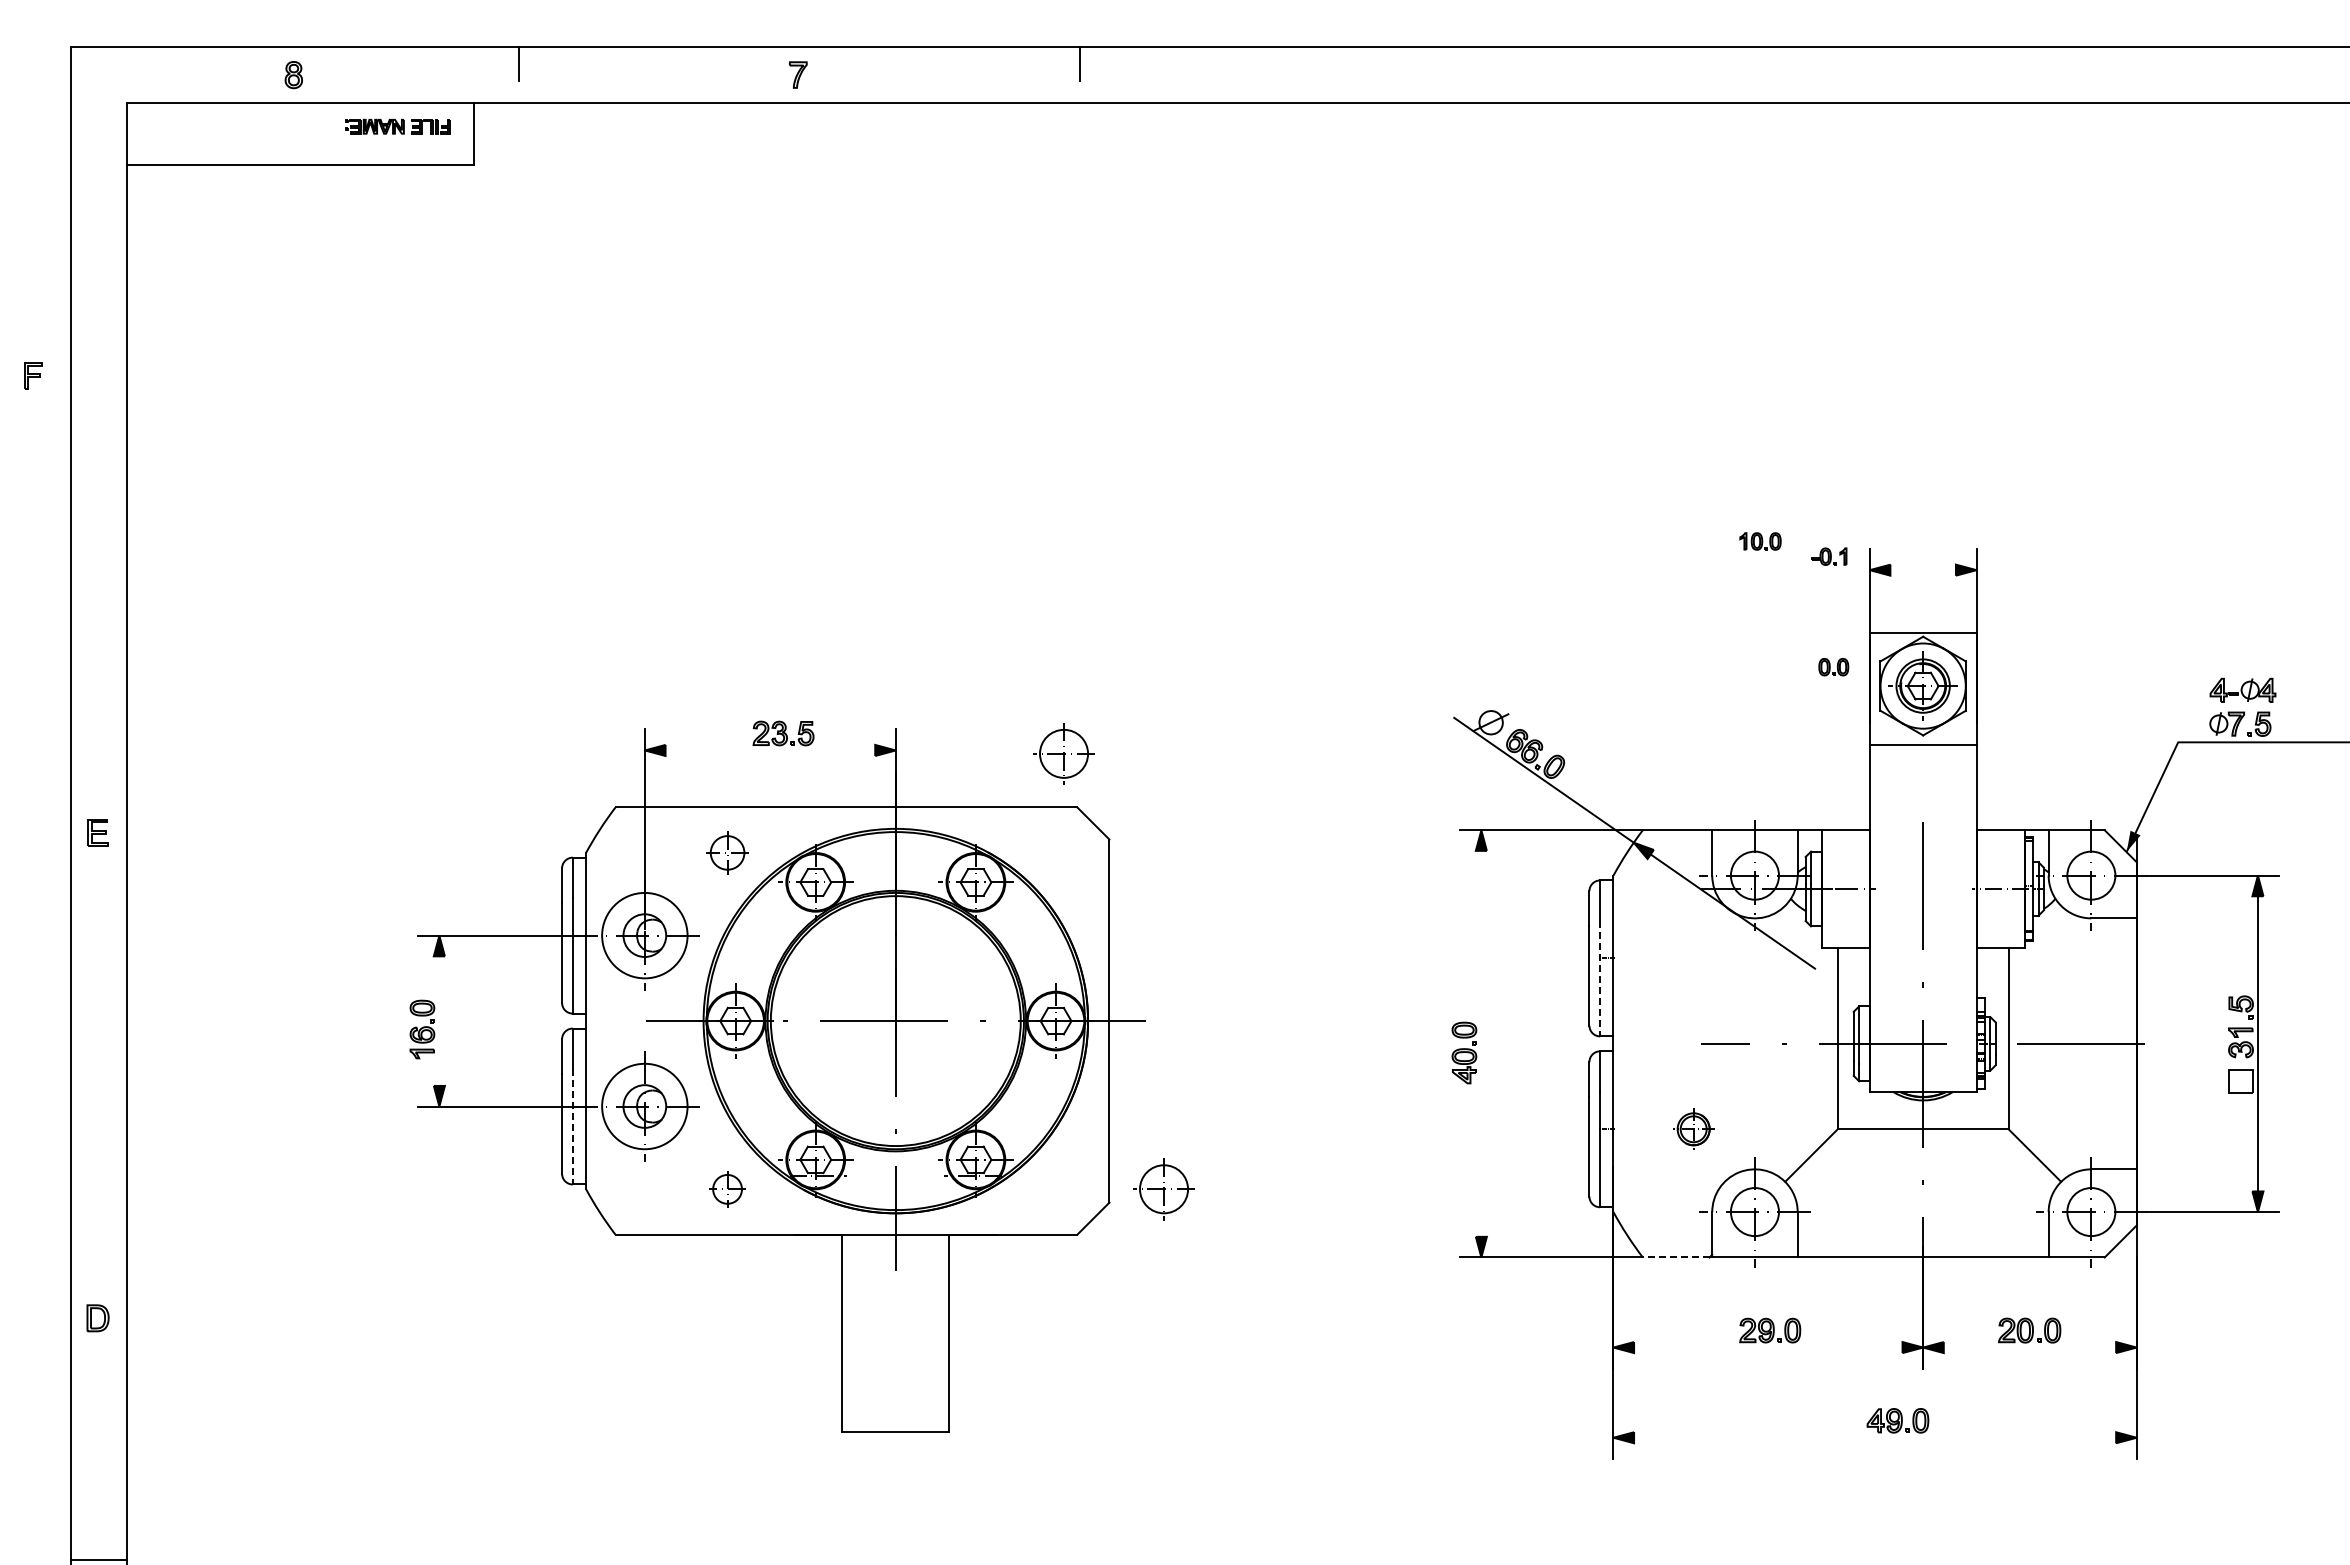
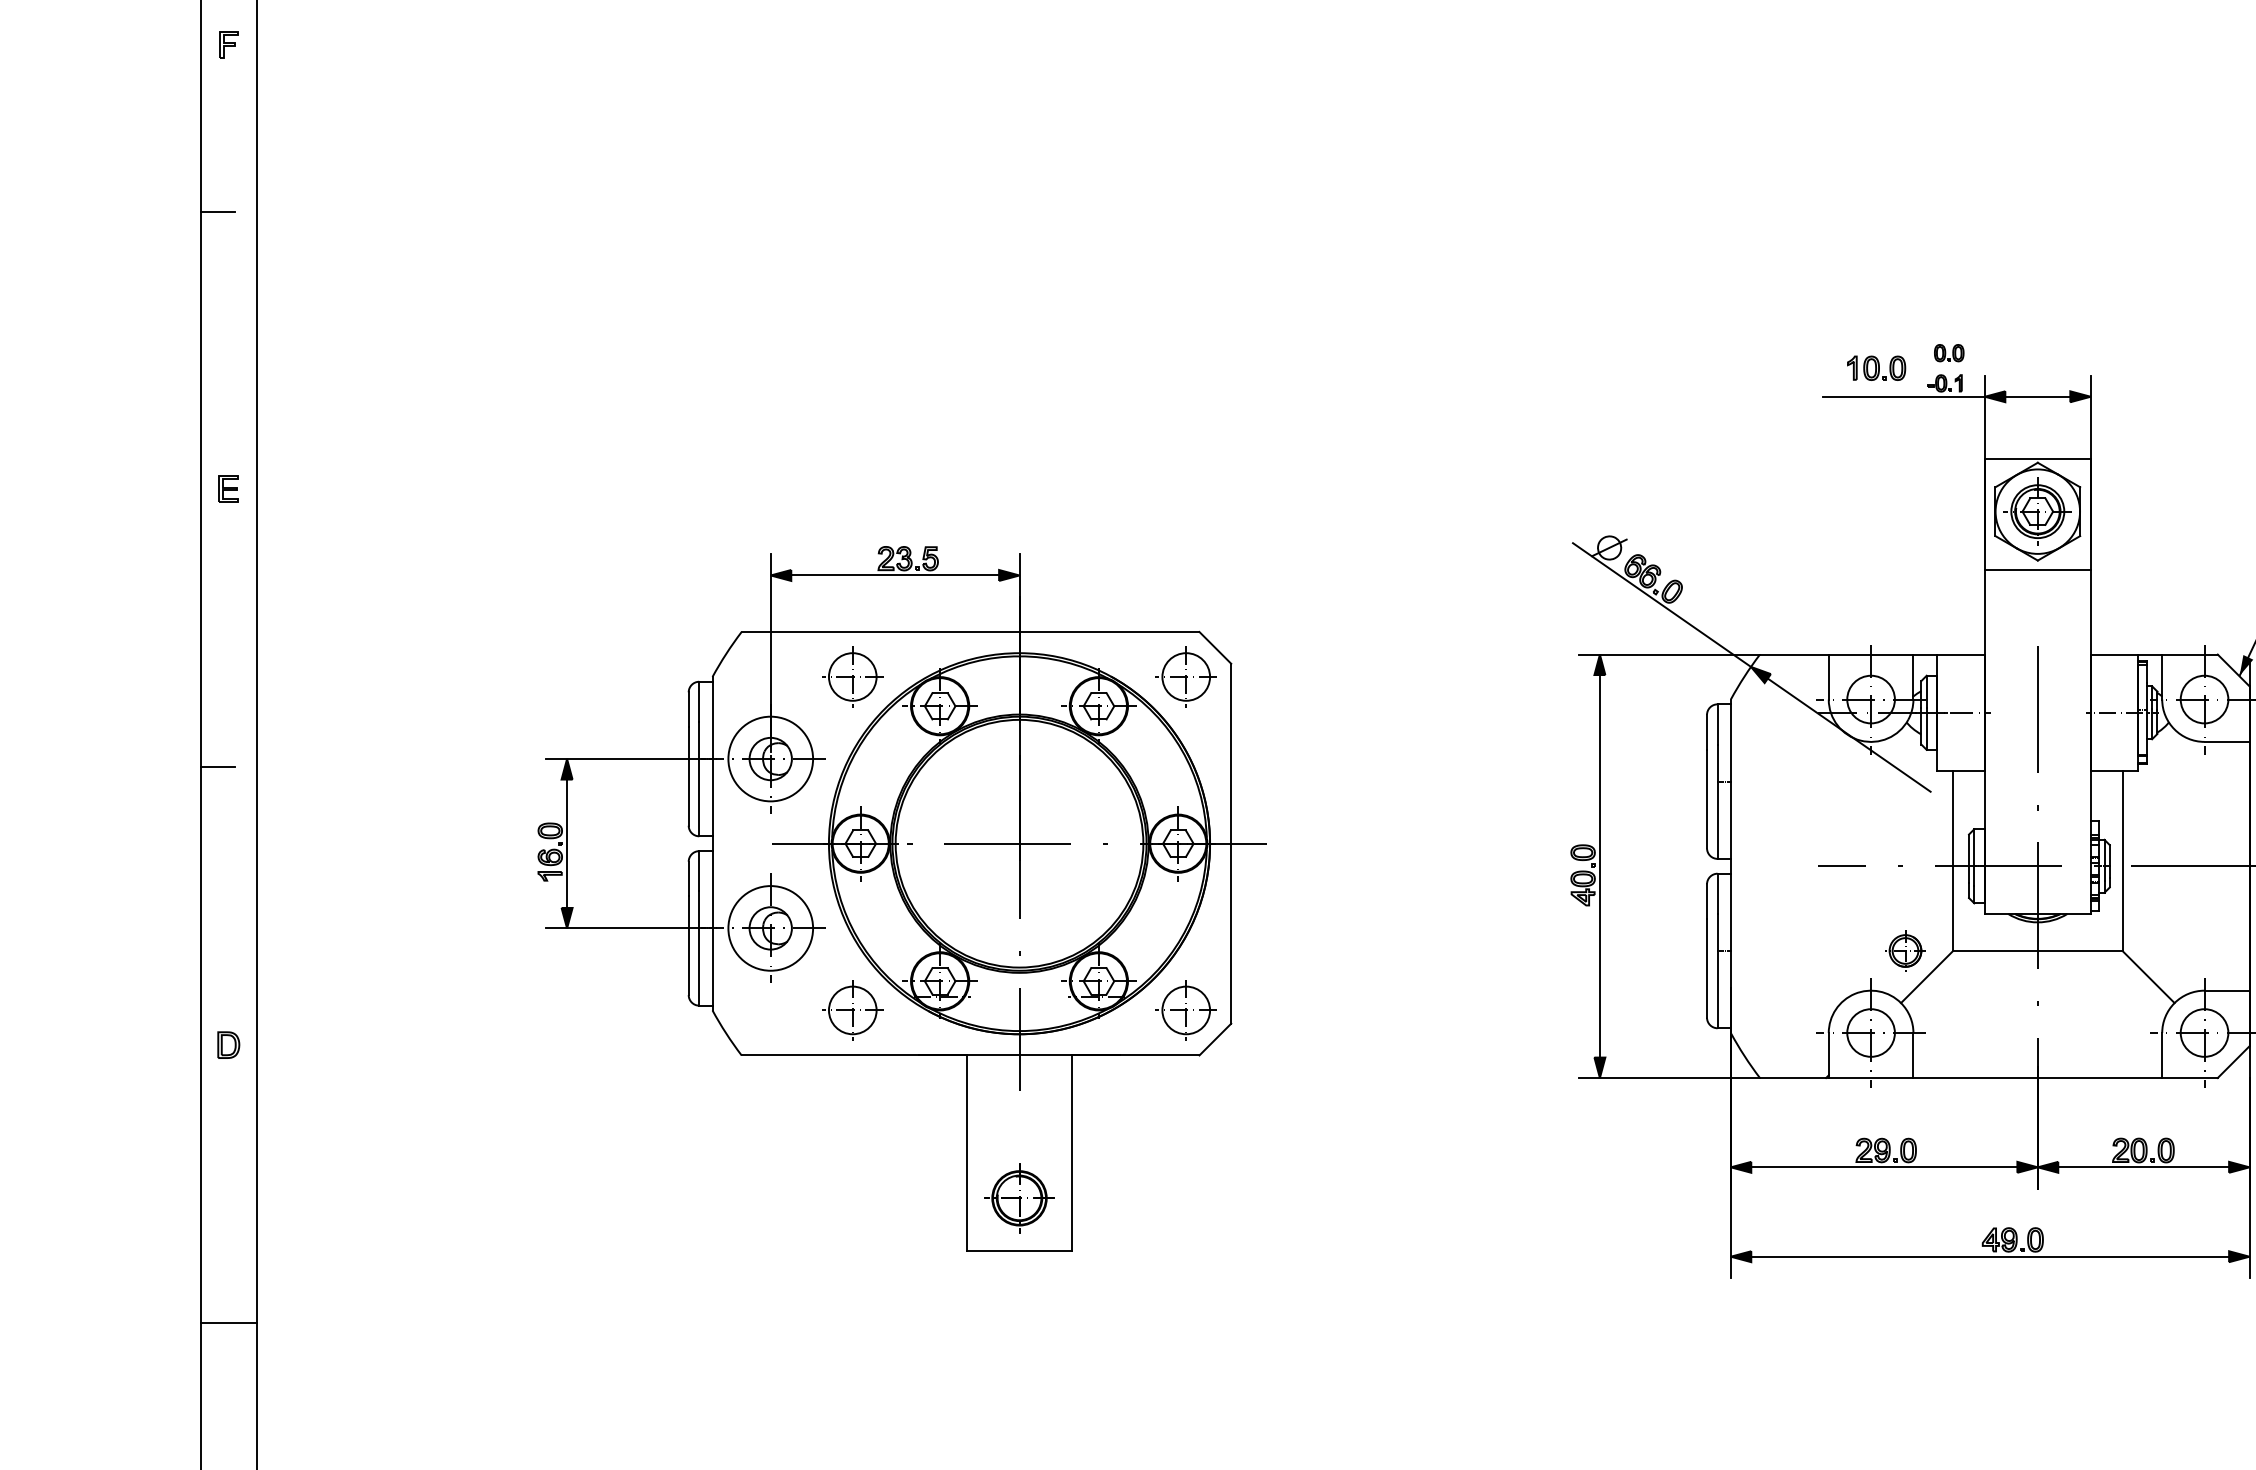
part: (33, 375) -> (229, 44), moved
line: (87, 383) -> (218, 211), added
part: (1760, 541) -> (1876, 368), size x1.43
line: (1787, 570) -> (1903, 397), added
line: (1922, 570) -> (2037, 397), added
part: (1833, 667) -> (1948, 353), moved
line: (770, 750) -> (895, 575), added
part: (1063, 753) -> (1185, 676), moved
part: (97, 832) -> (228, 489), moved
part: (727, 852) -> (852, 676), size x1.43
line: (87, 943) -> (218, 766), added
line: (1600, 978) -> (1717, 801), dashed -> solid
line: (439, 1020) -> (567, 843), added
line: (1481, 1043) -> (1600, 865), added
line: (572, 1126) -> (699, 948), dashed -> solid
part: (1693, 1128) -> (1905, 950), moved
part: (727, 1189) -> (852, 1010), size x1.67
part: (1163, 1189) -> (1185, 1010), moved
line: (1675, 1257) -> (1792, 1078), dashed -> solid
part: (97, 1318) -> (228, 1045), moved
line: (1768, 1347) -> (1884, 1167), added
line: (2029, 1347) -> (2143, 1167), added
part: (895, 1378) -> (1019, 1197), added
line: (1875, 1437) -> (1990, 1256), added
line: (98, 1559) -> (229, 1322), moved

